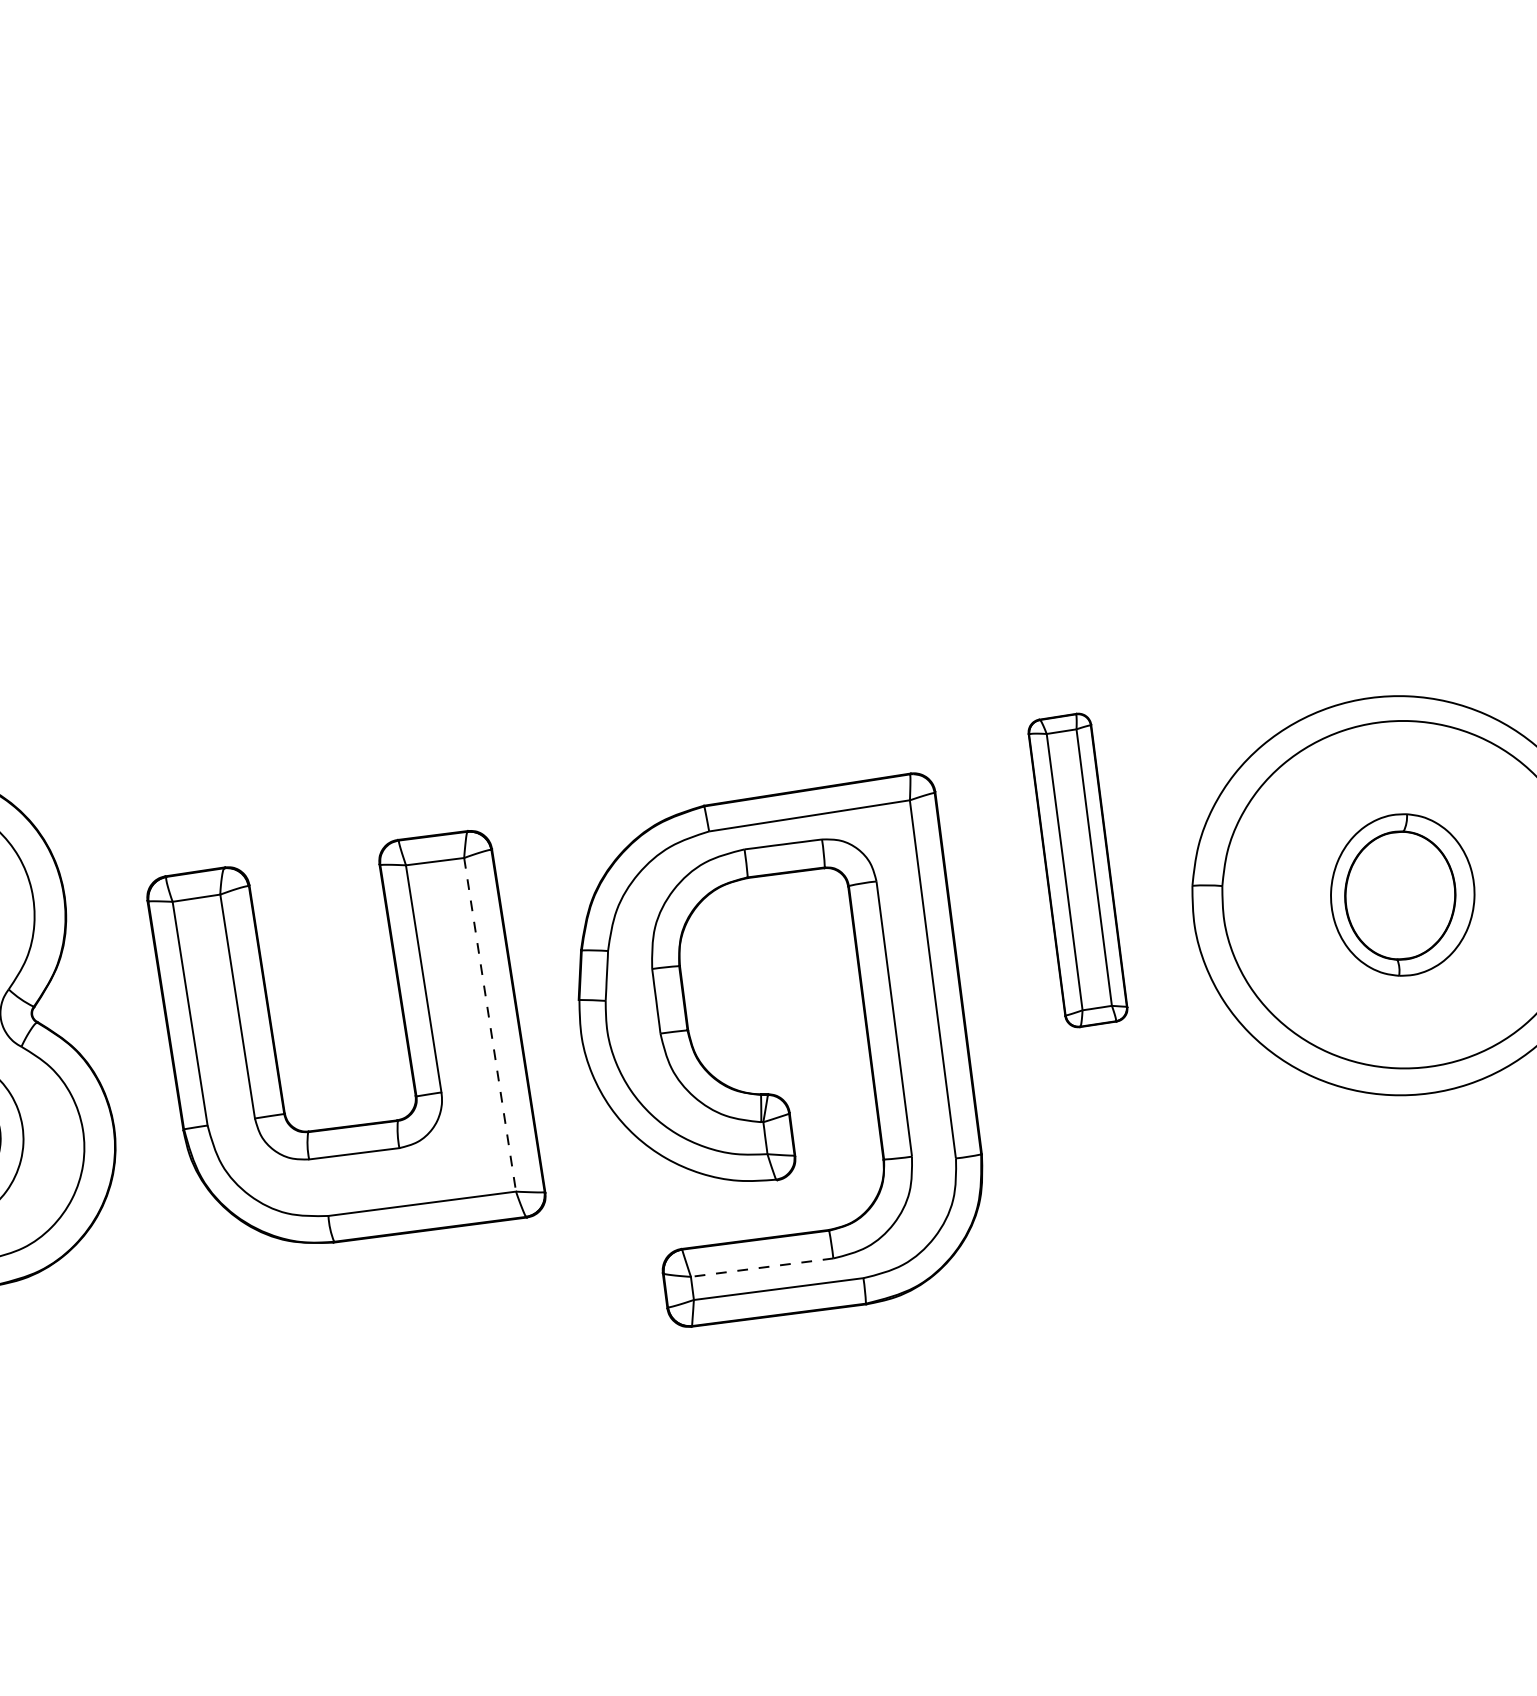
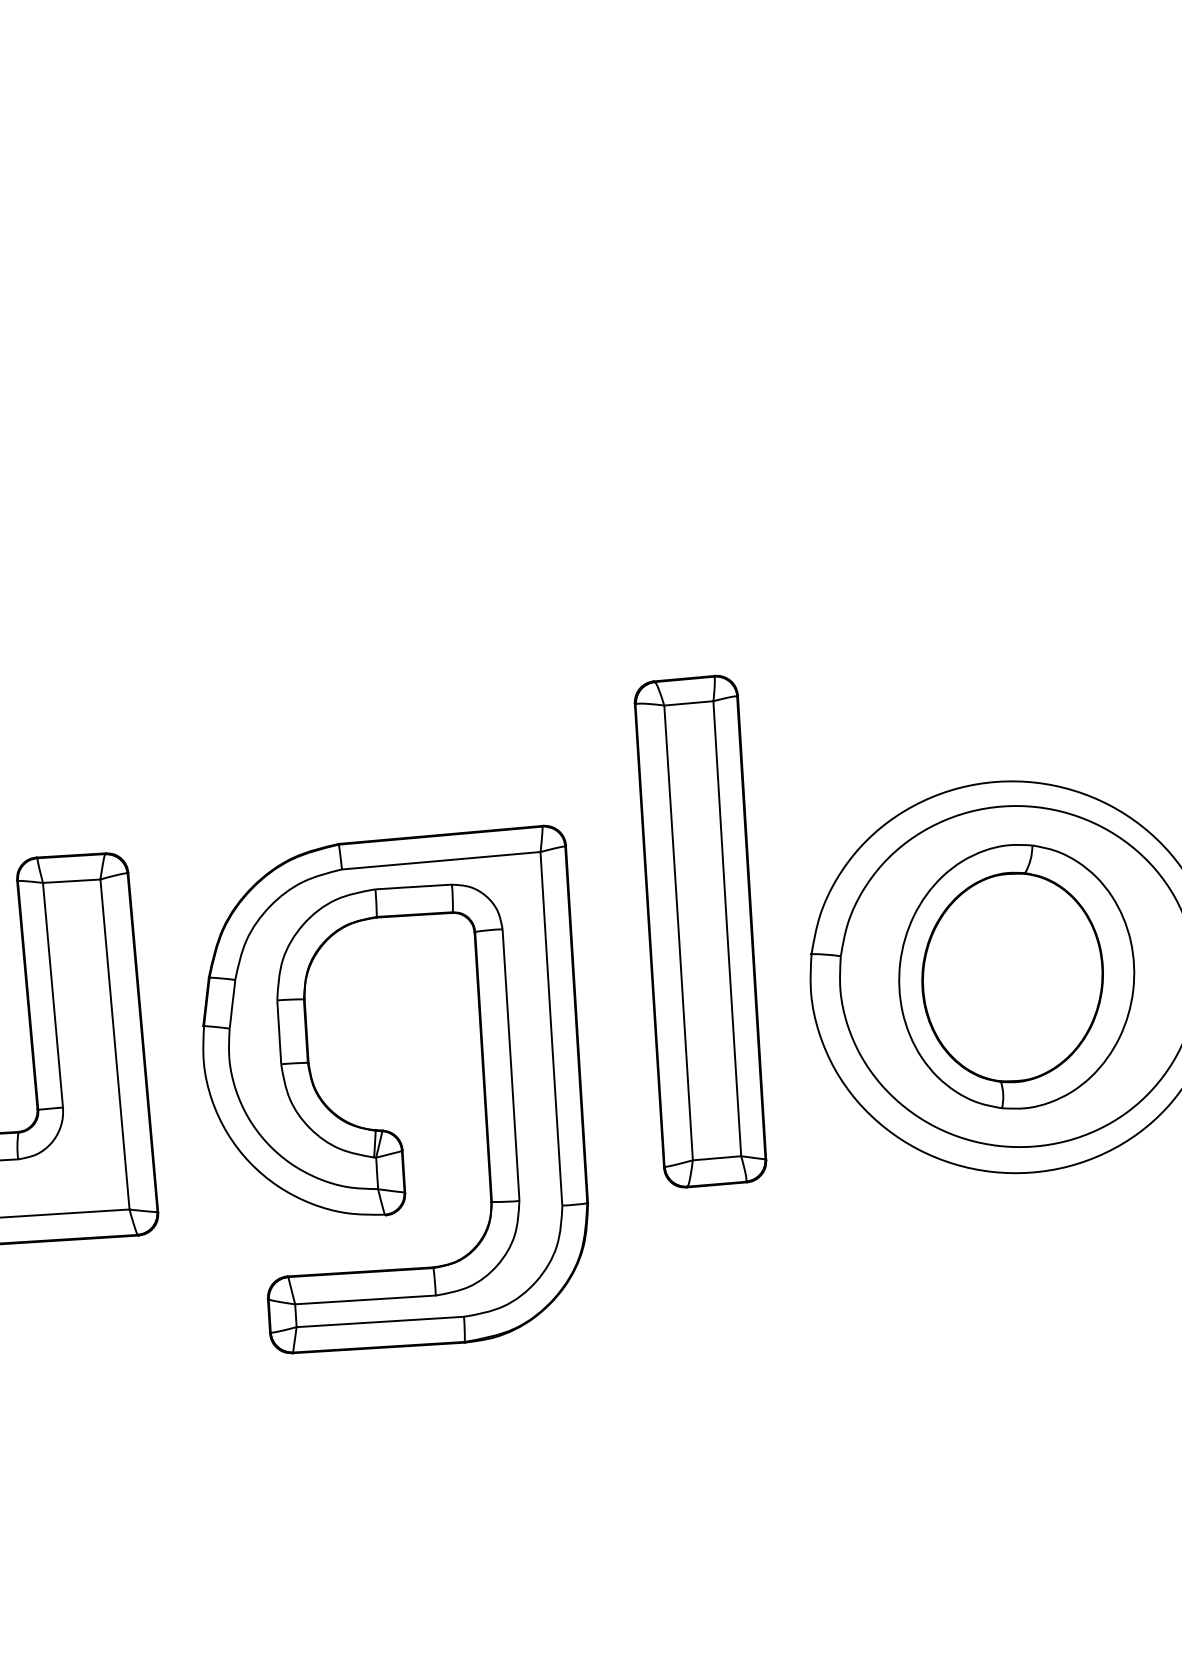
part: (1077, 870) -> (700, 931), size x1.67
part: (1402, 894) -> (1016, 976), size x1.67
line: (490, 1024) -> (115, 1044), dashed -> solid
line: (762, 1267) -> (365, 1299), dashed -> solid

